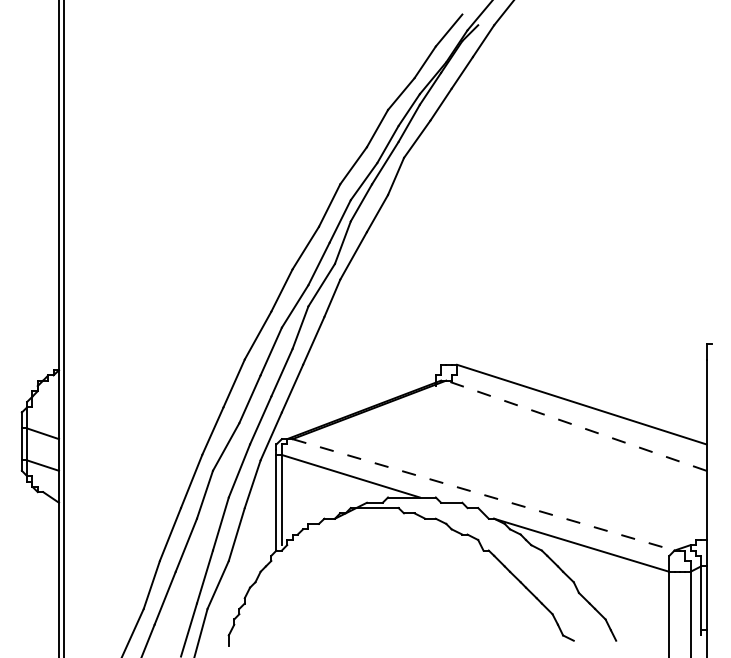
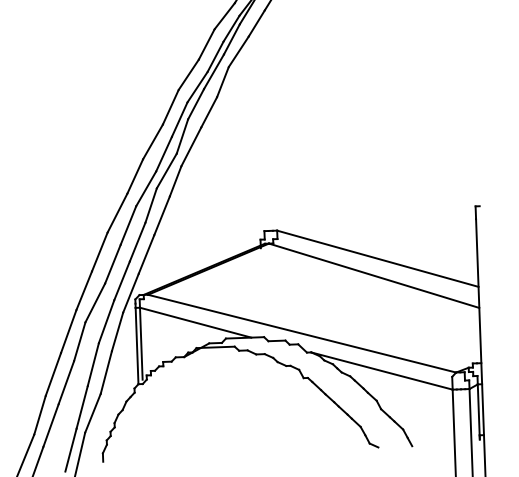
line: (576, 425) -> (374, 275), dashed -> solid
line: (483, 494) -> (302, 333), dashed -> solid

